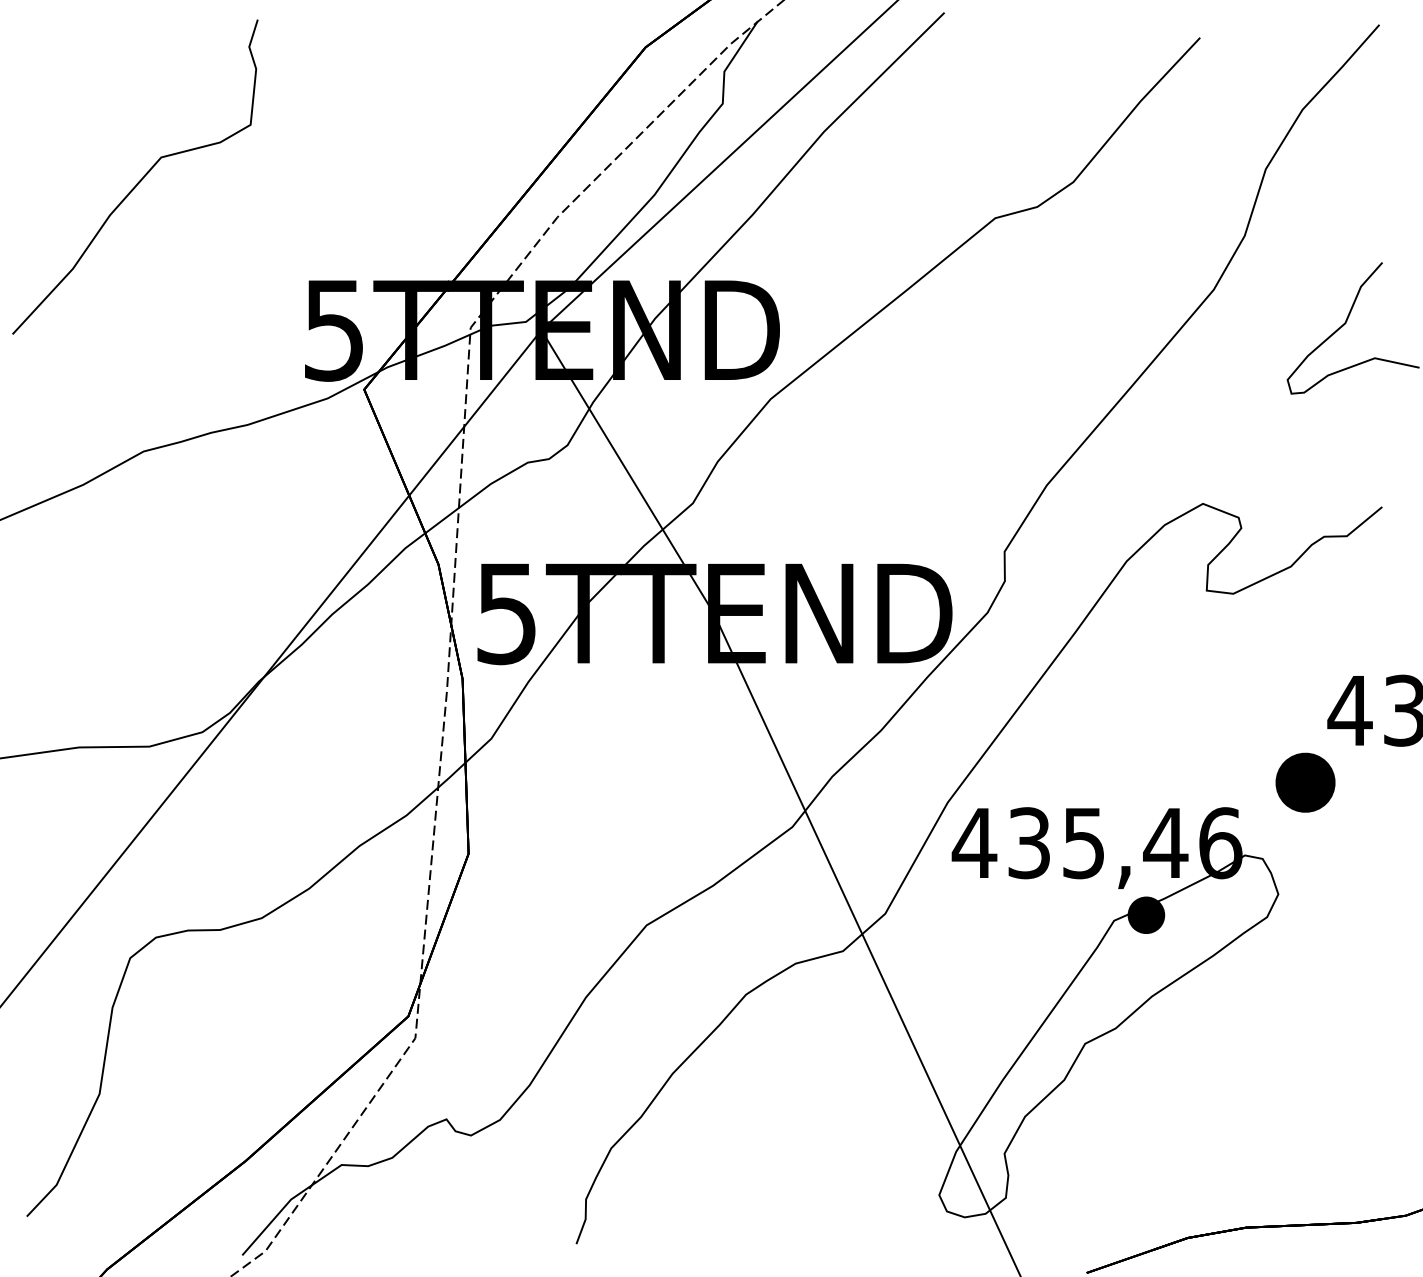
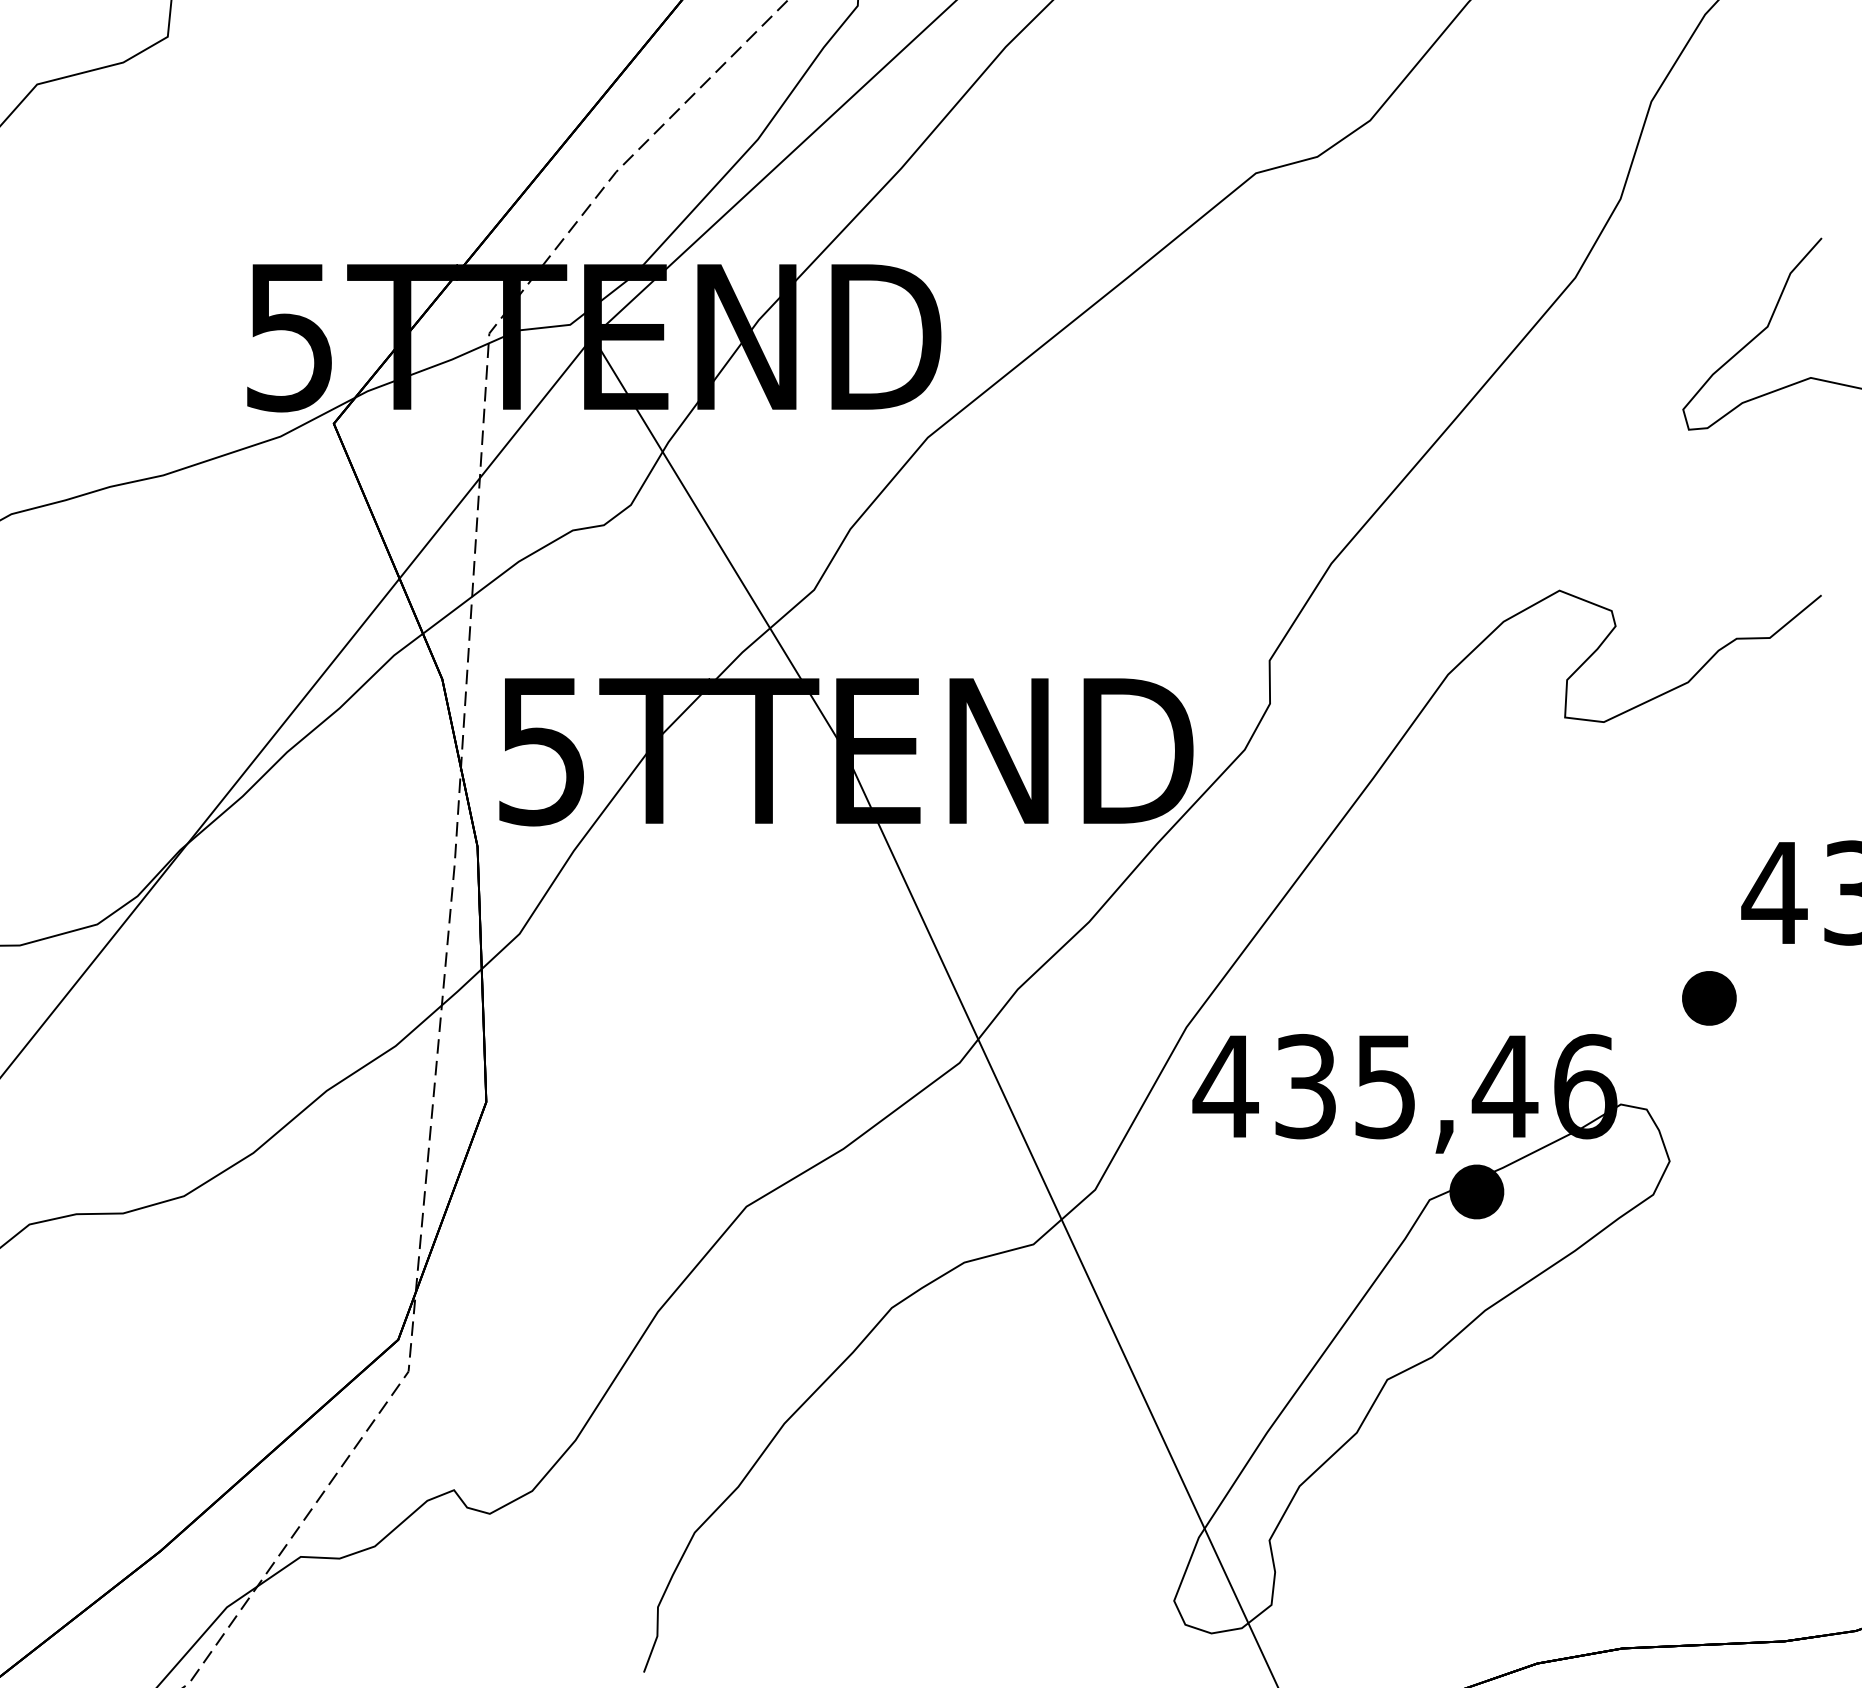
part: (1305, 782) -> (1709, 997), size x0.62

